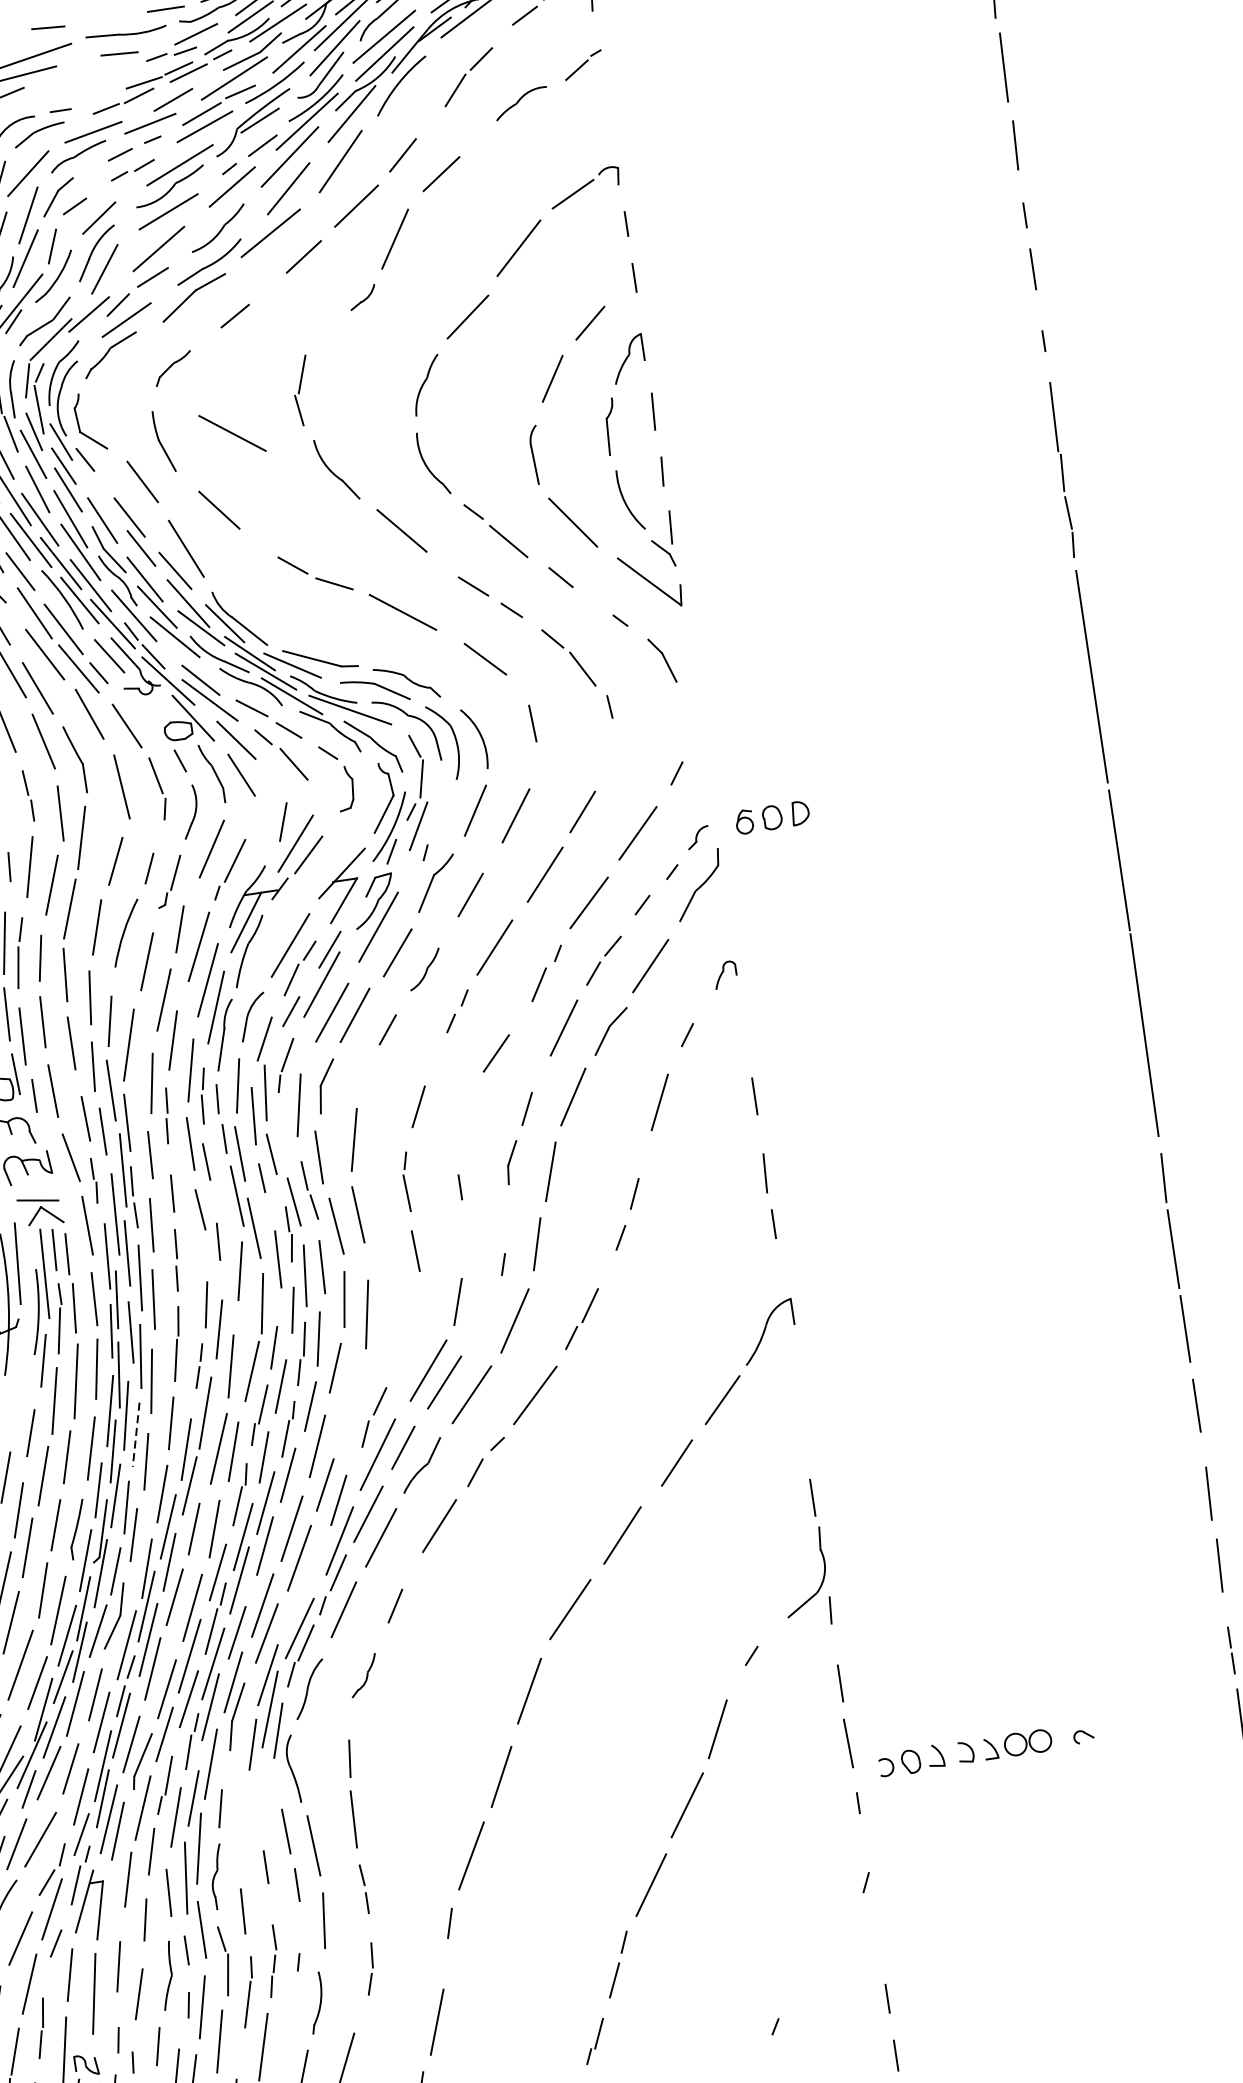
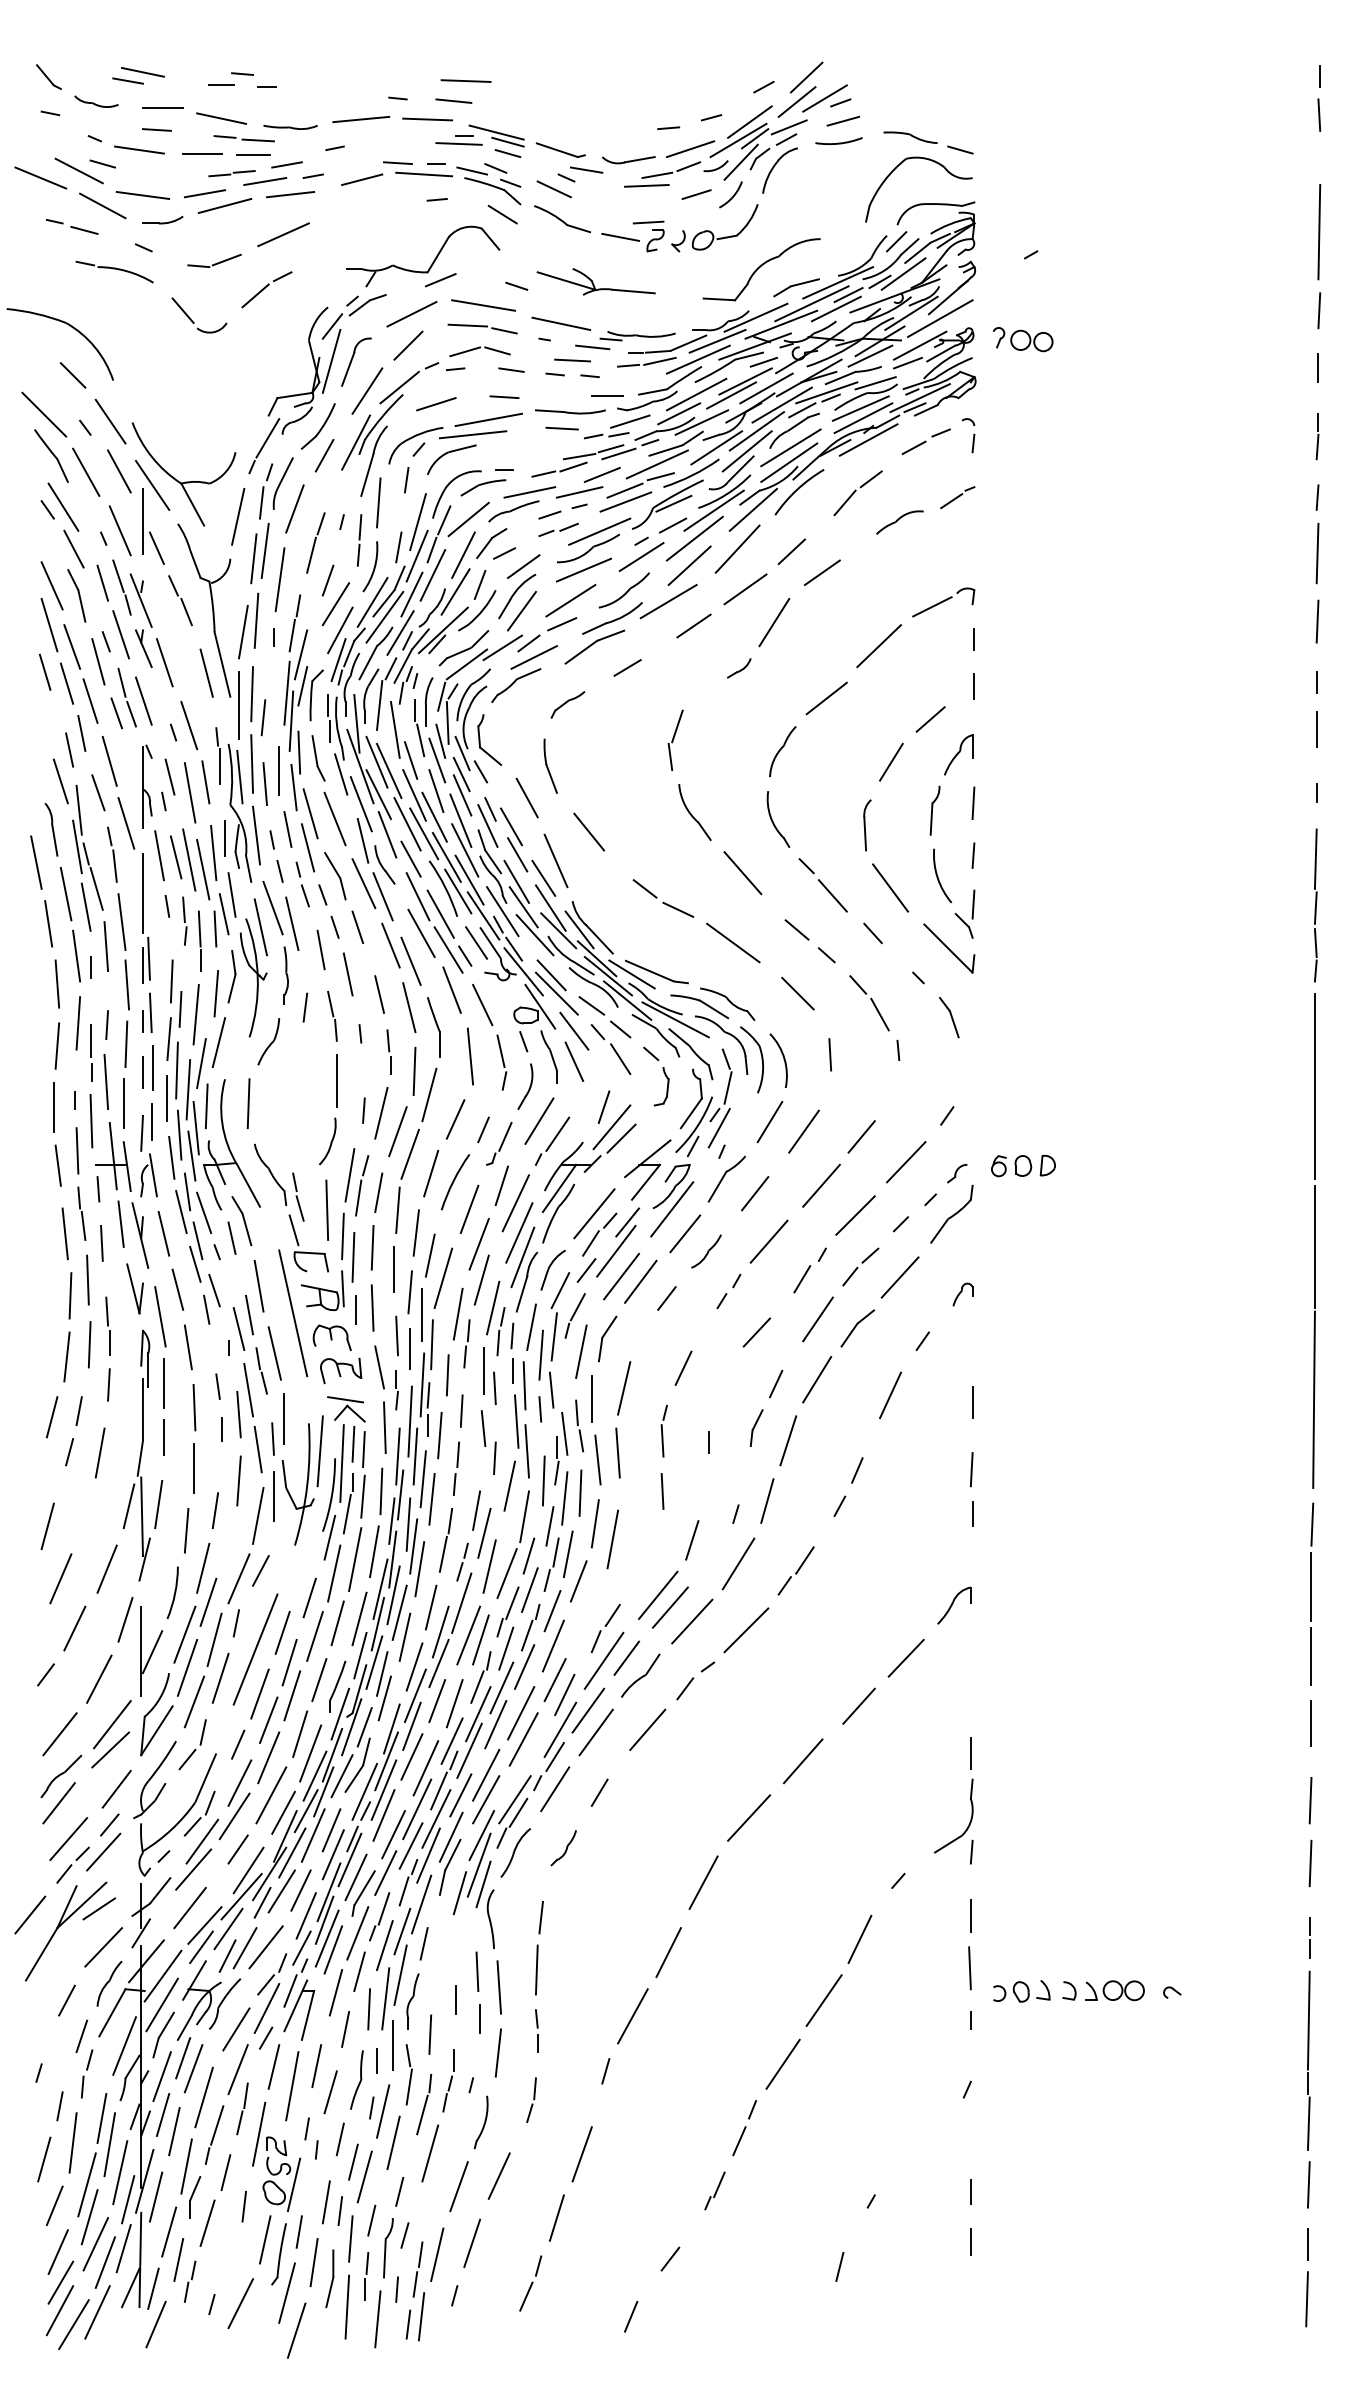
line: (232, 432) -> (610, 767), removed
line: (102, 501) -> (490, 809), added
part: (768, 1331) -> (954, 1605), size x0.71
line: (135, 1434) -> (399, 1612), dashed -> solid

